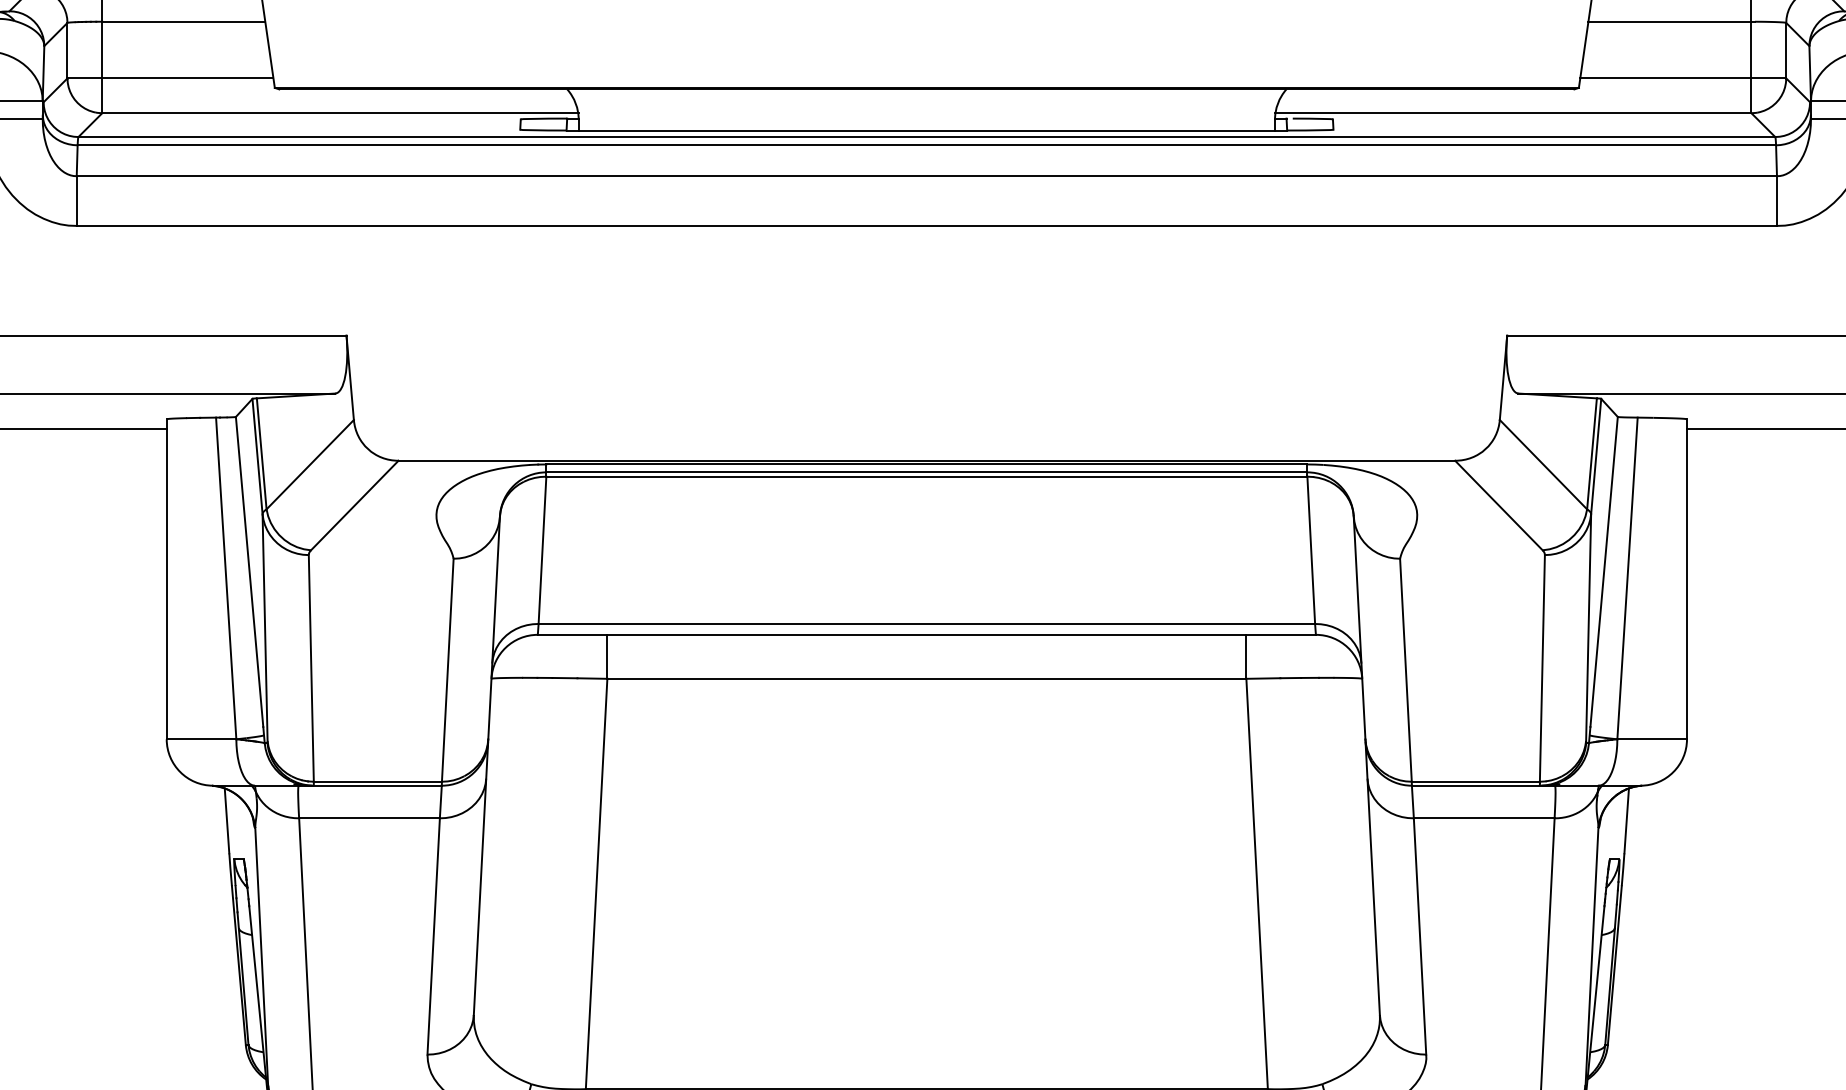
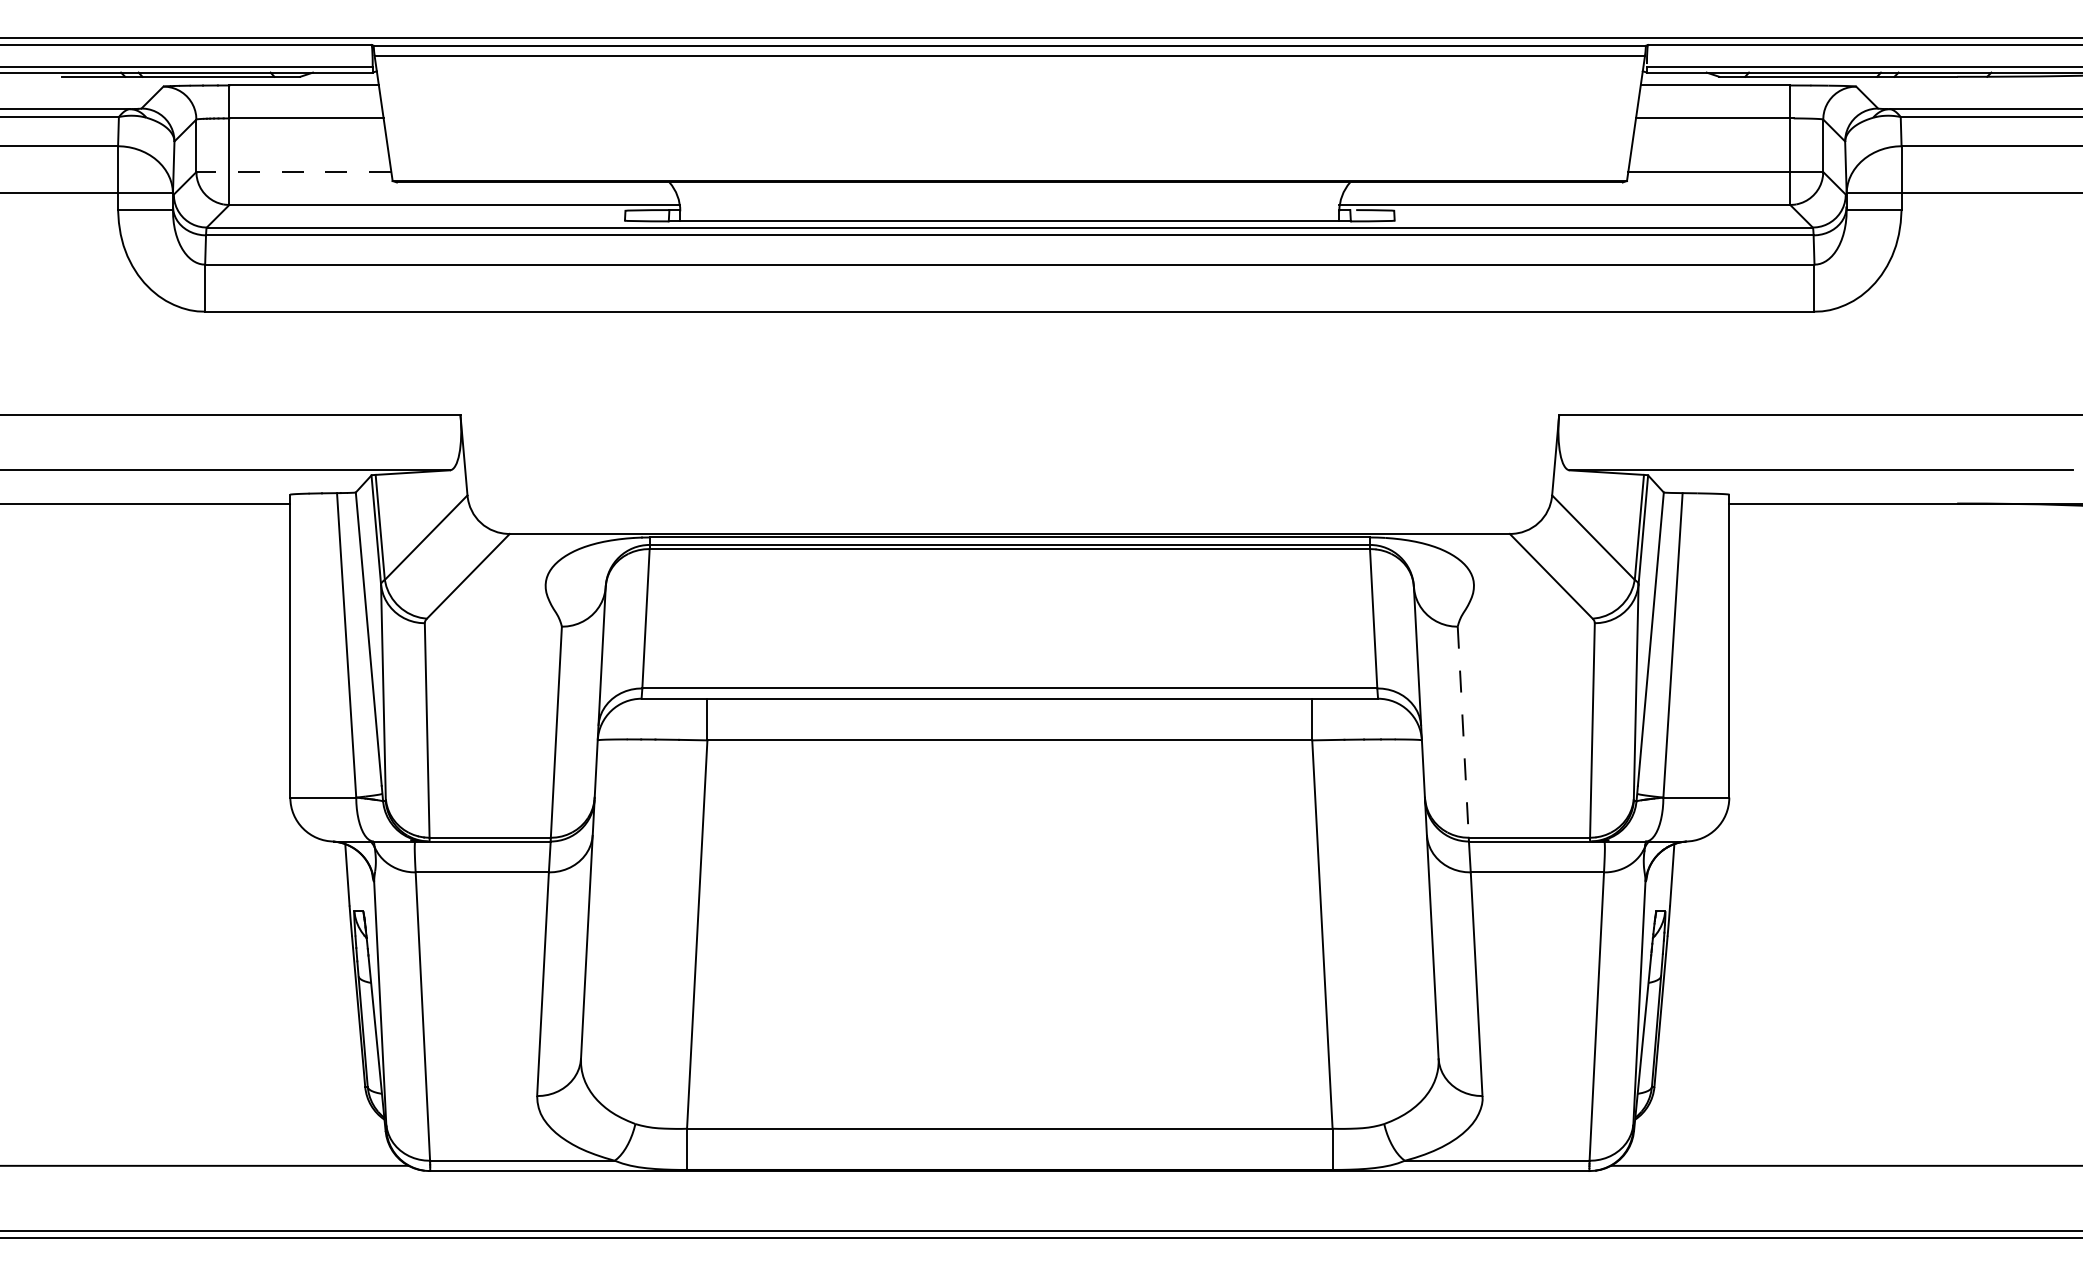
line: (170, 78) -> (293, 172), solid -> dashed
line: (1406, 670) -> (1463, 732), solid -> dashed

